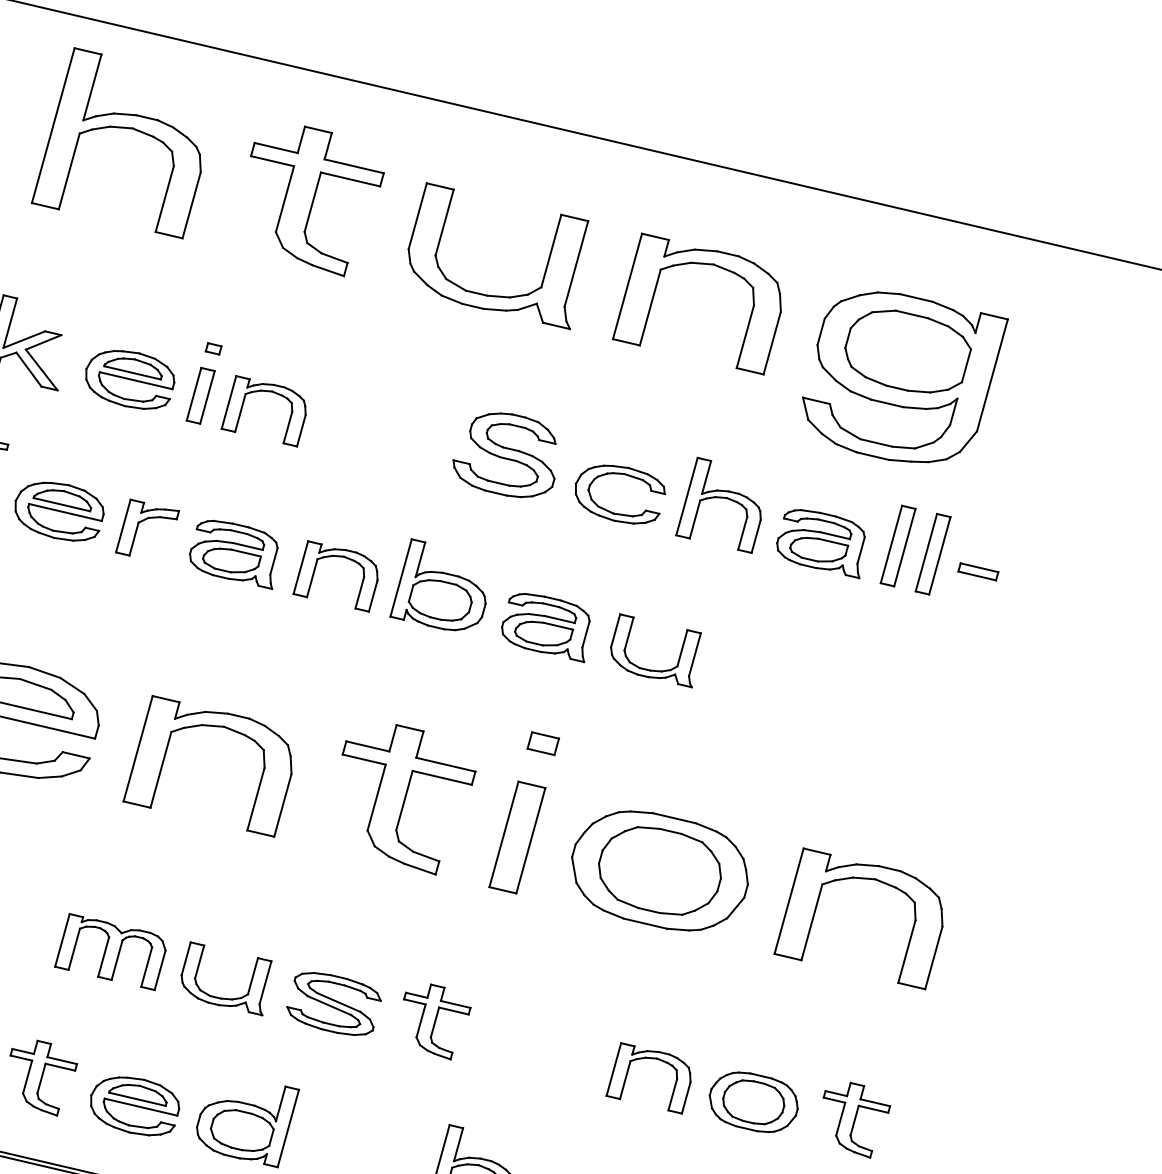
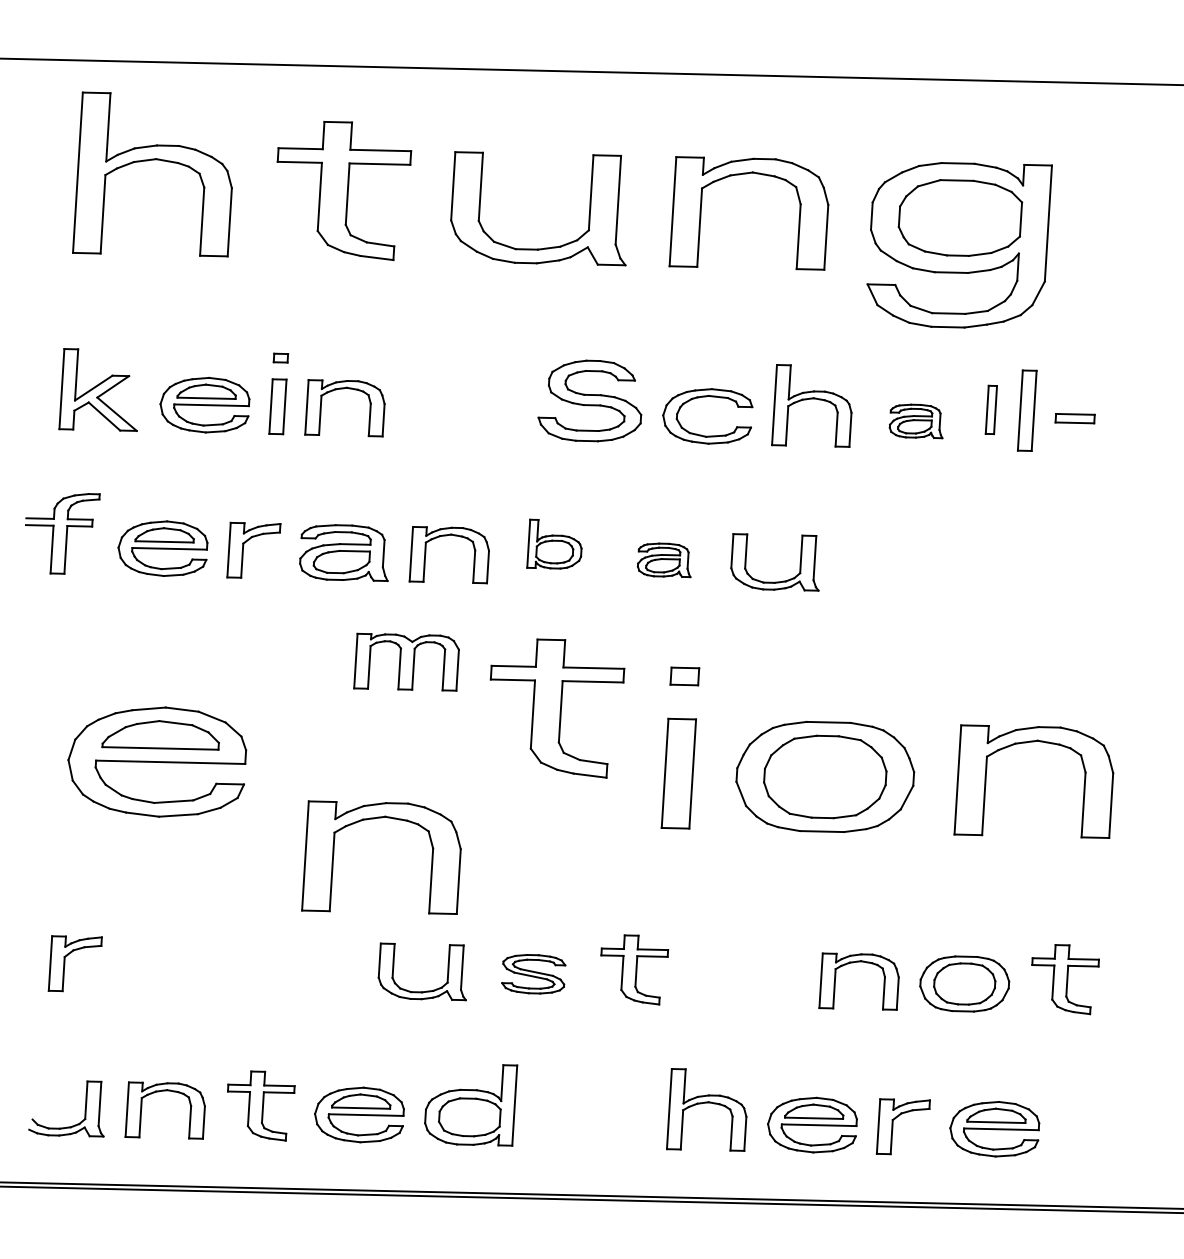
part: (821, 541) -> (915, 421), size x0.6
part: (898, 545) -> (991, 409), size x0.6
part: (443, 586) -> (554, 543), size x0.6
part: (546, 625) -> (663, 560), size x0.6
part: (213, 727) -> (374, 819), moved
part: (401, 796) -> (557, 708), moved
part: (111, 951) -> (406, 661), moved
part: (333, 1003) -> (533, 973), size x0.7

